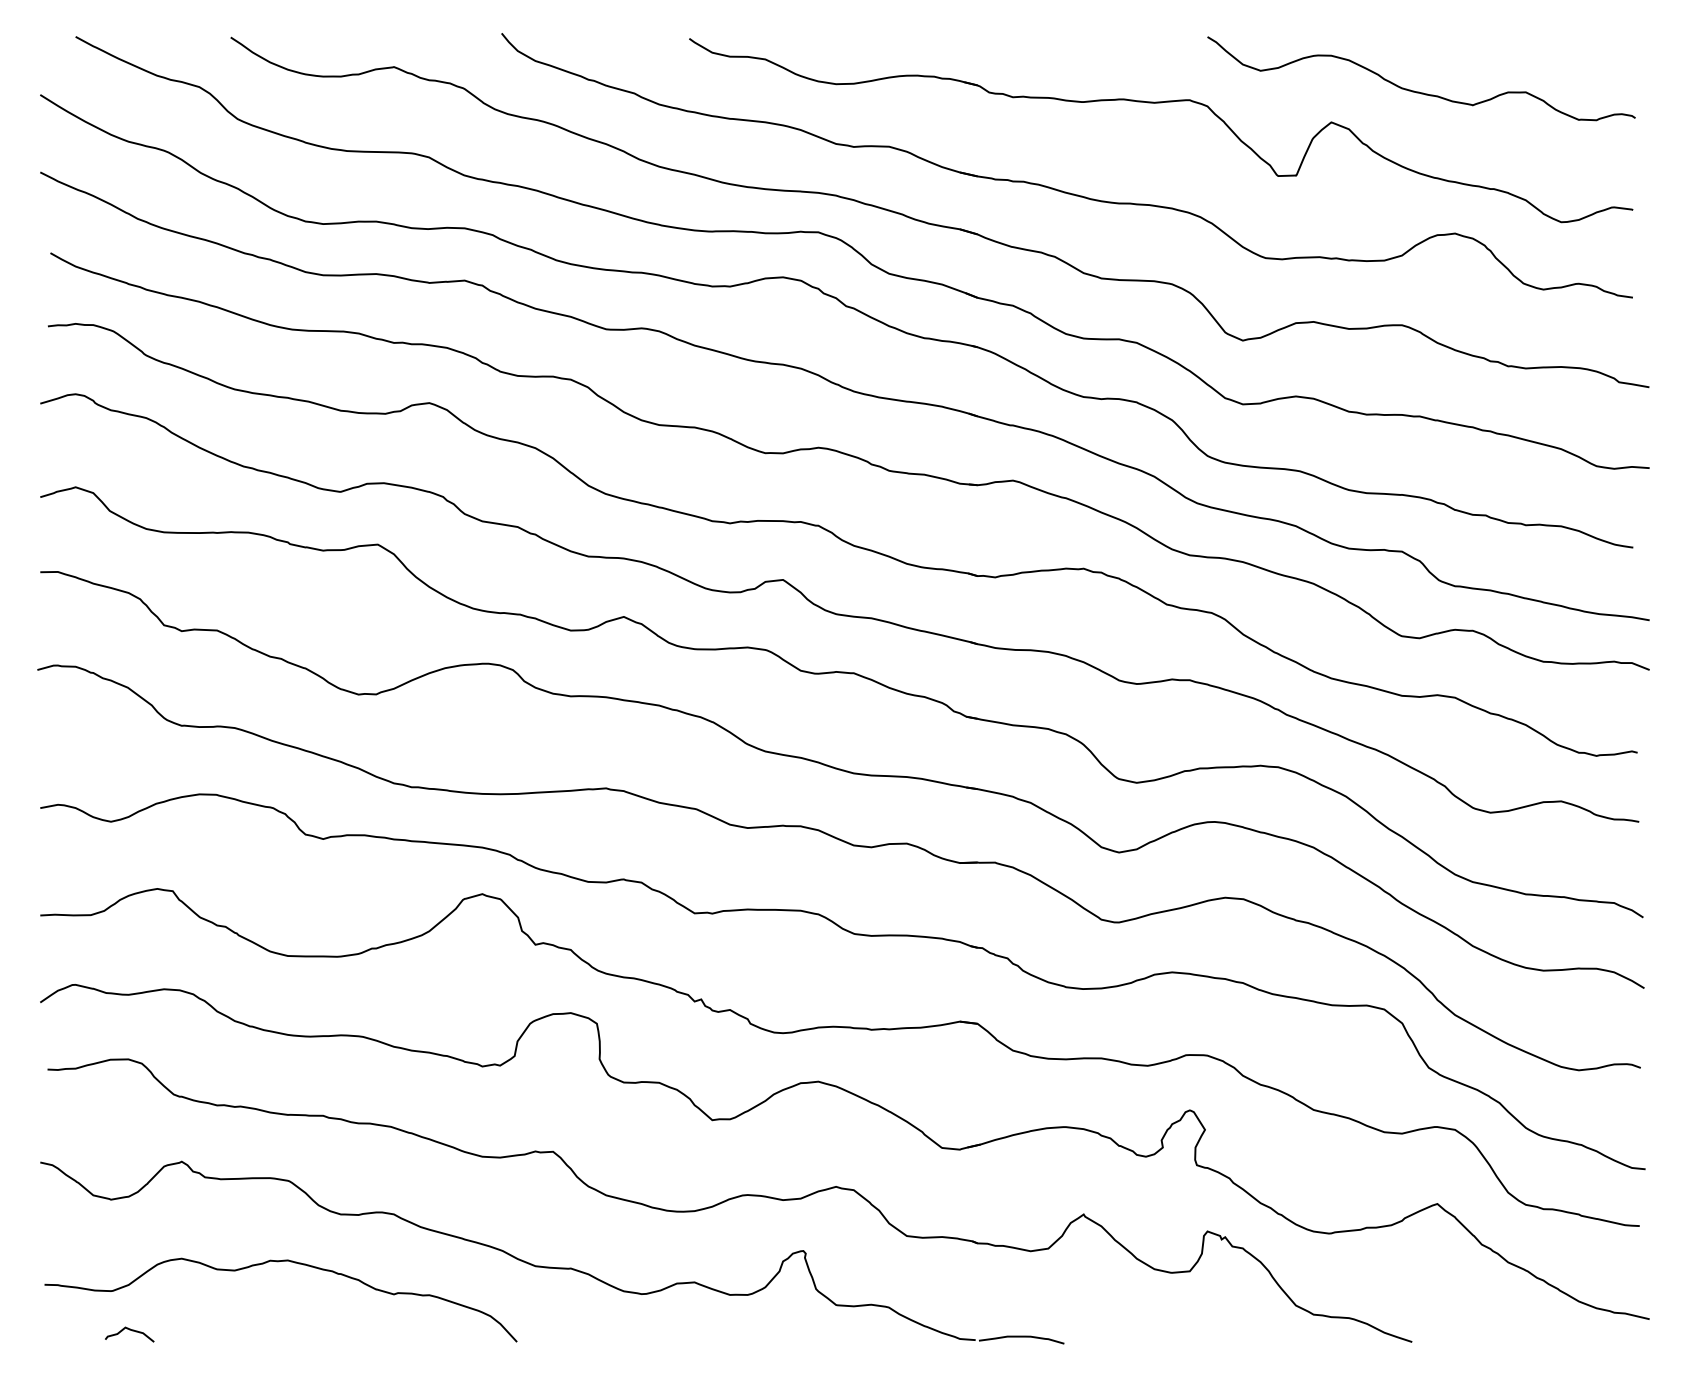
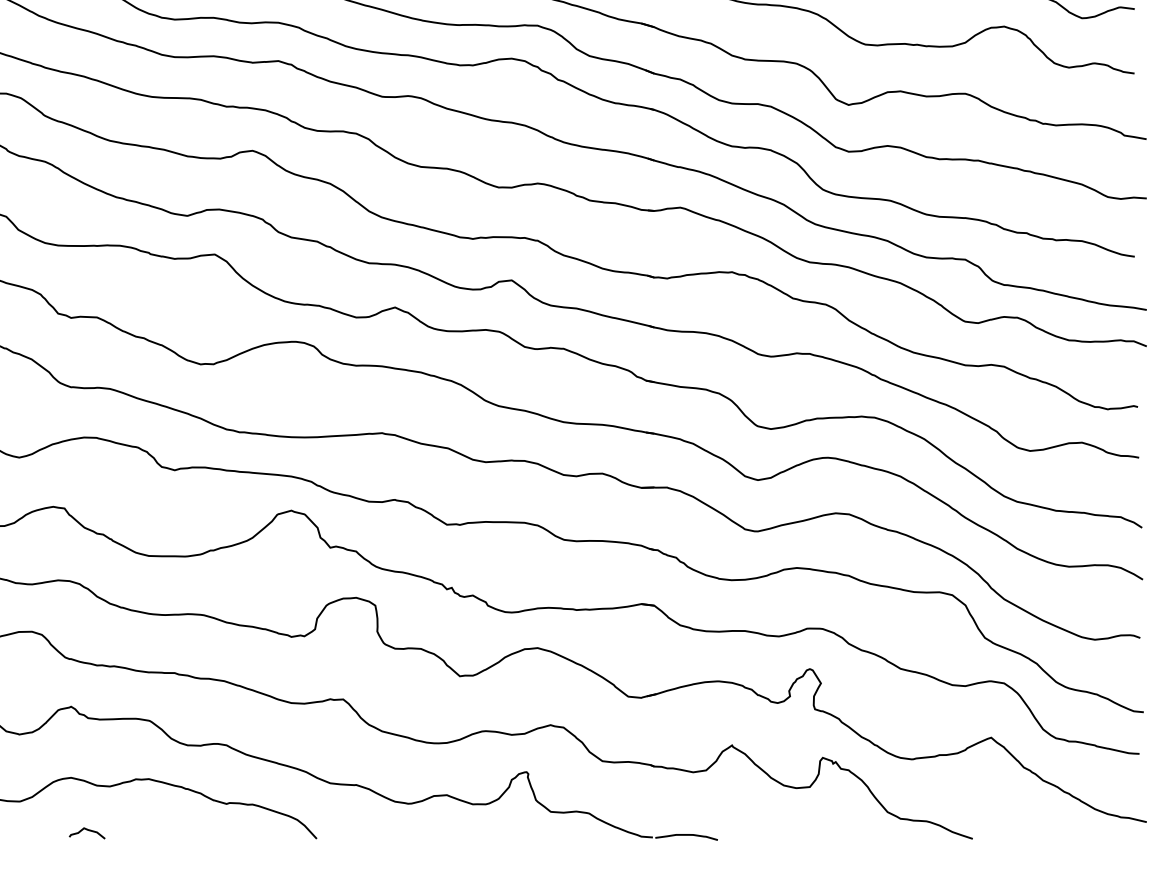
curve: (129, 1330) -> (87, 830), moved

